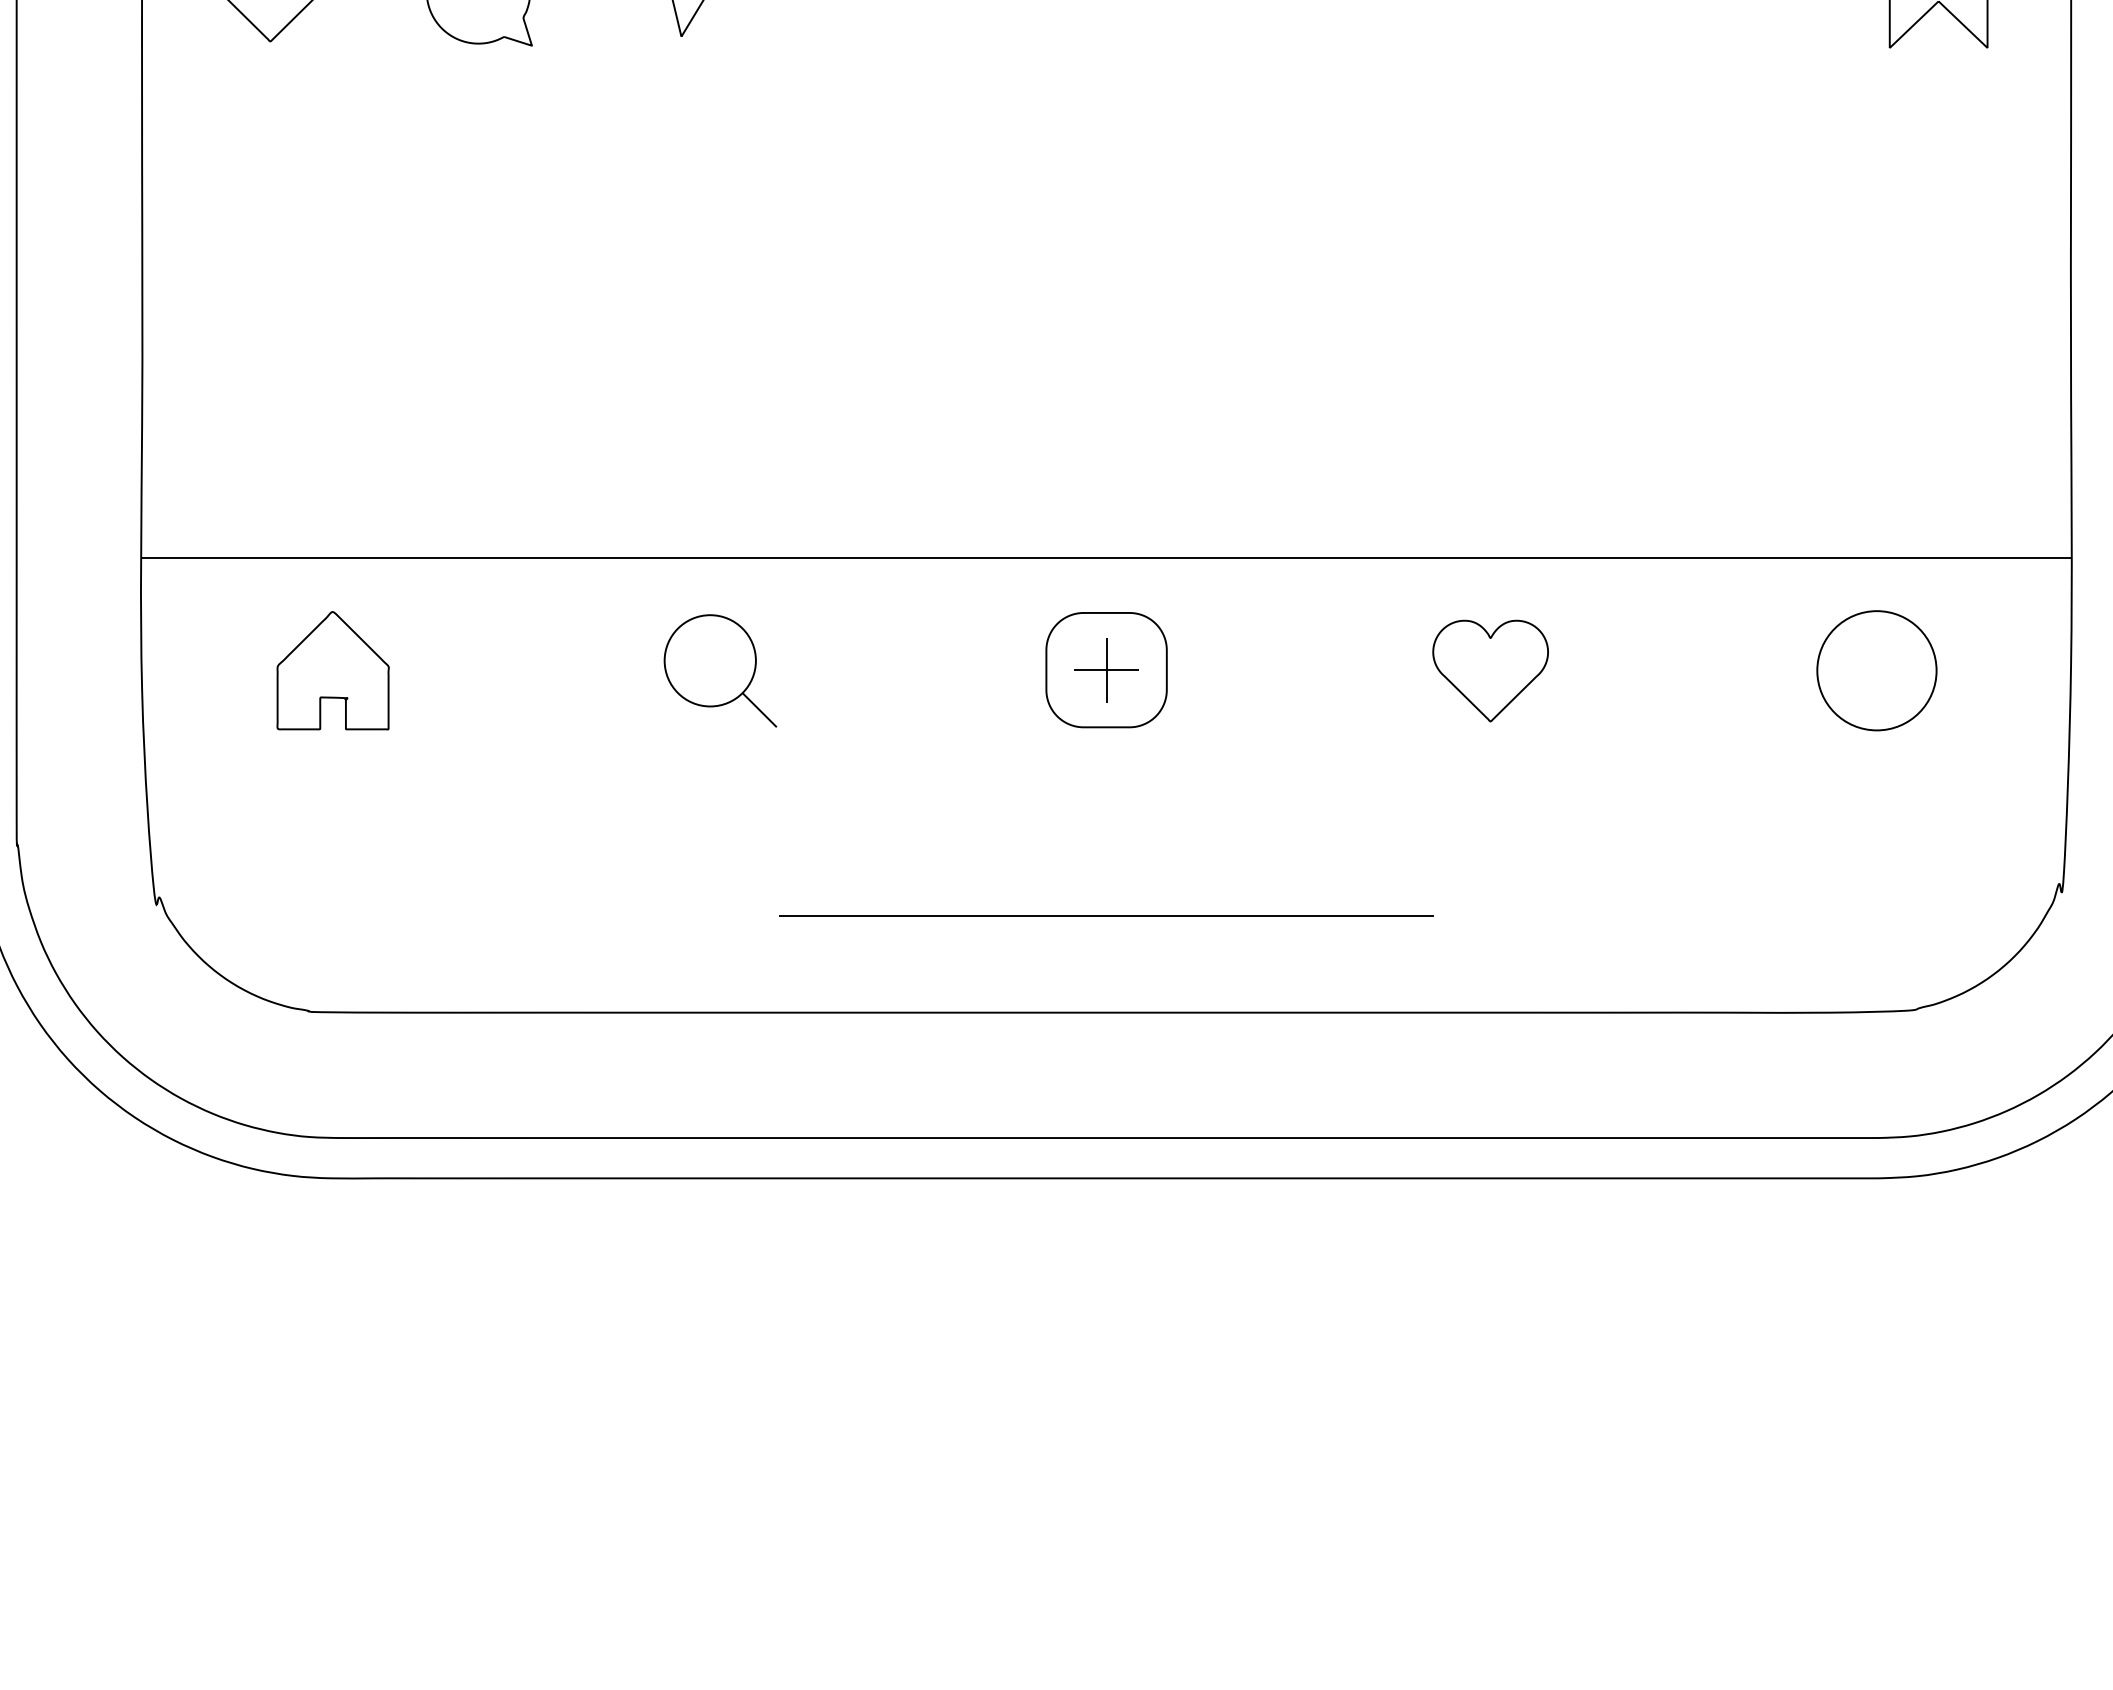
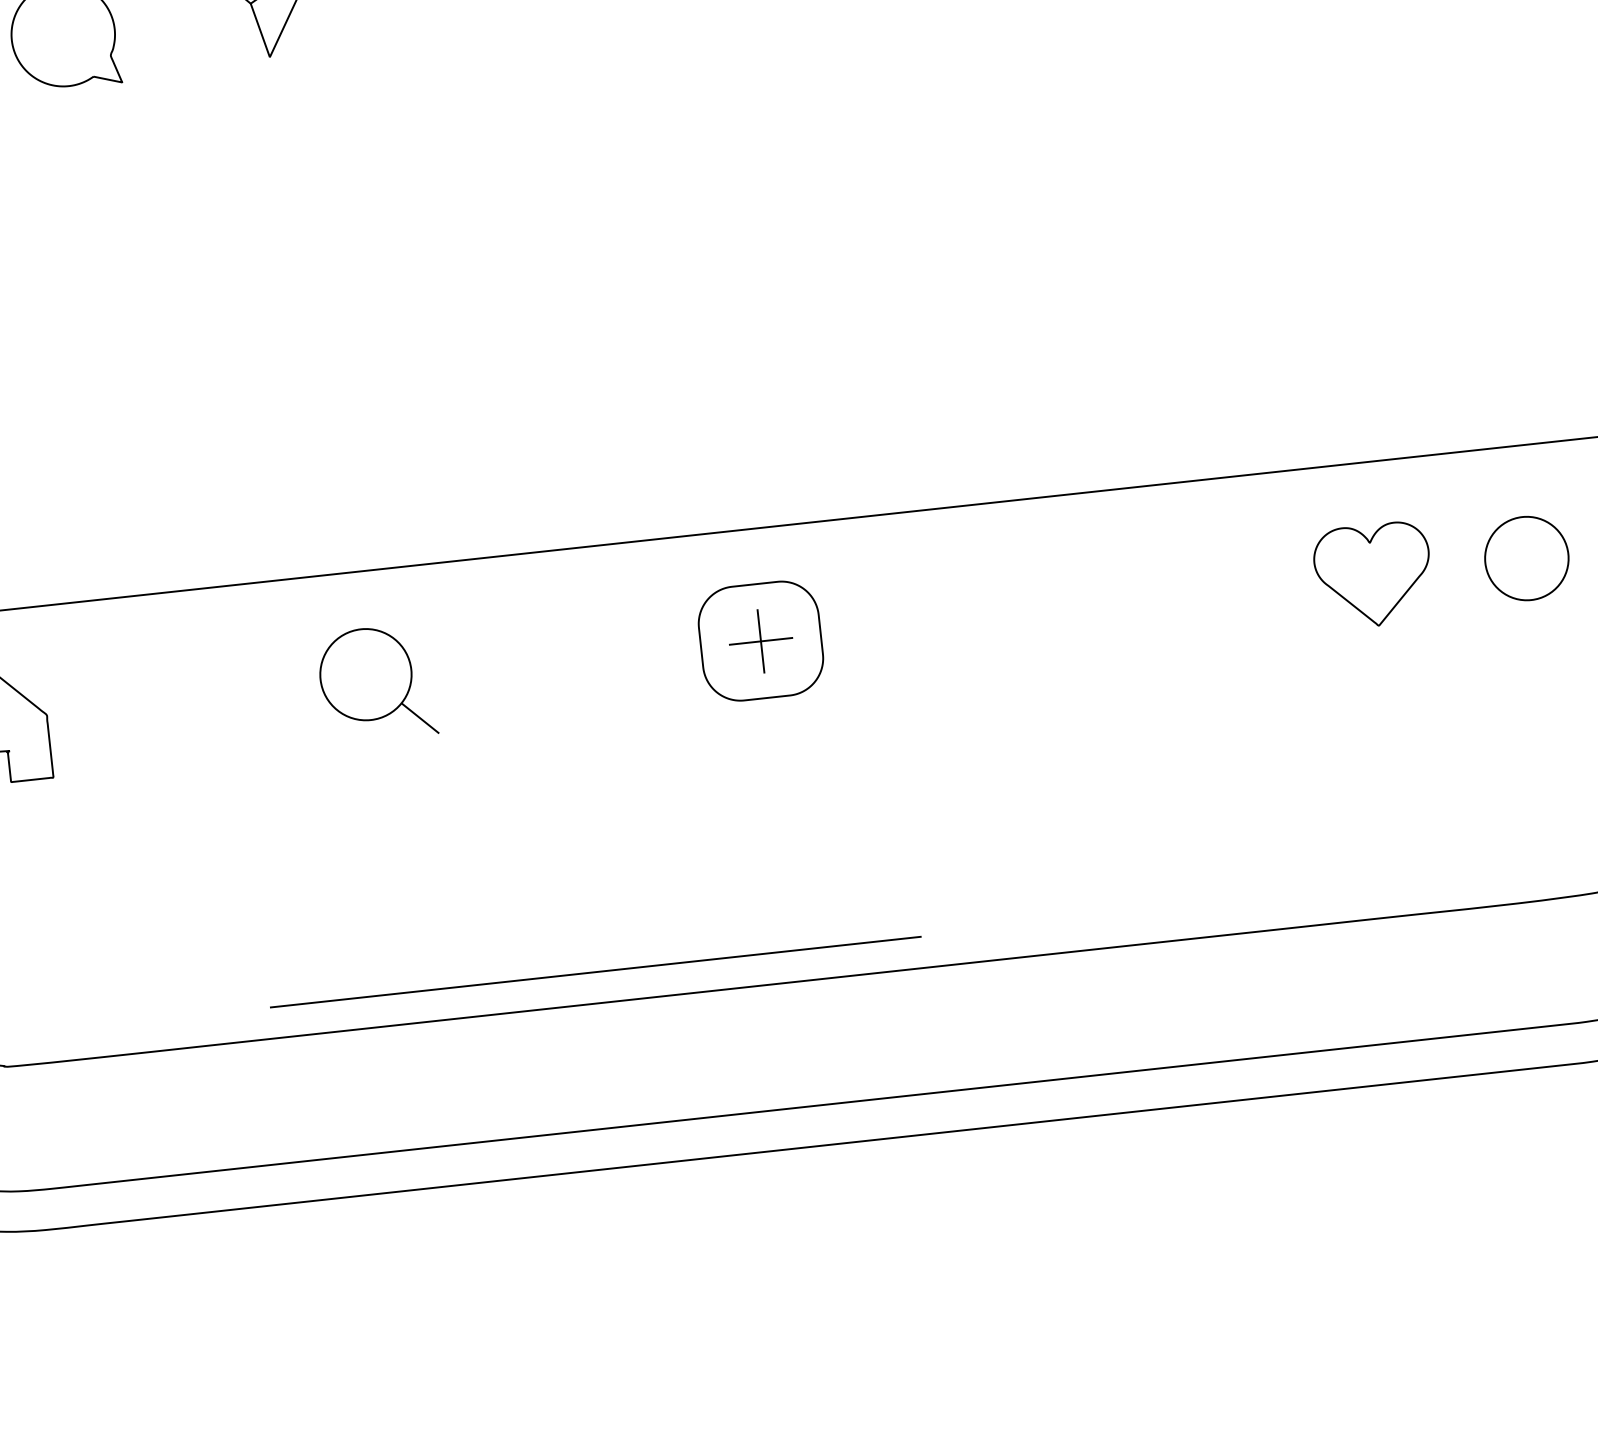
part: (1490, 670) -> (1373, 574), moved
circle: (1876, 670) -> (1526, 558), size x0.7
line: (1106, 915) -> (595, 971), moved

